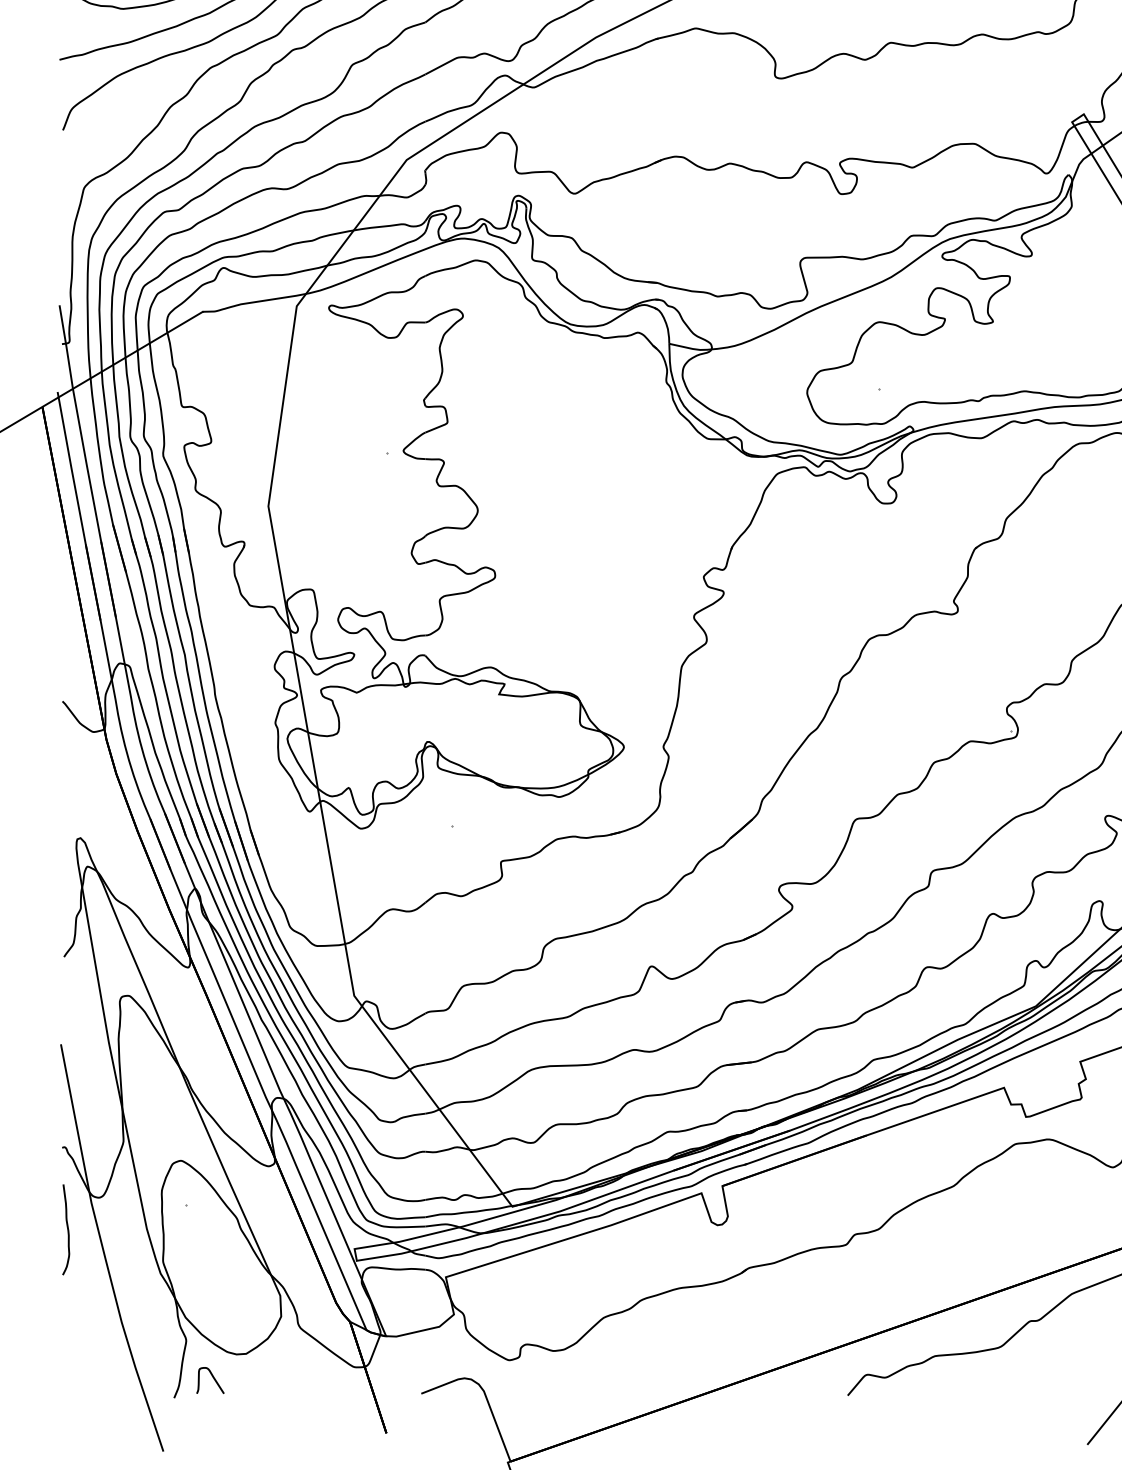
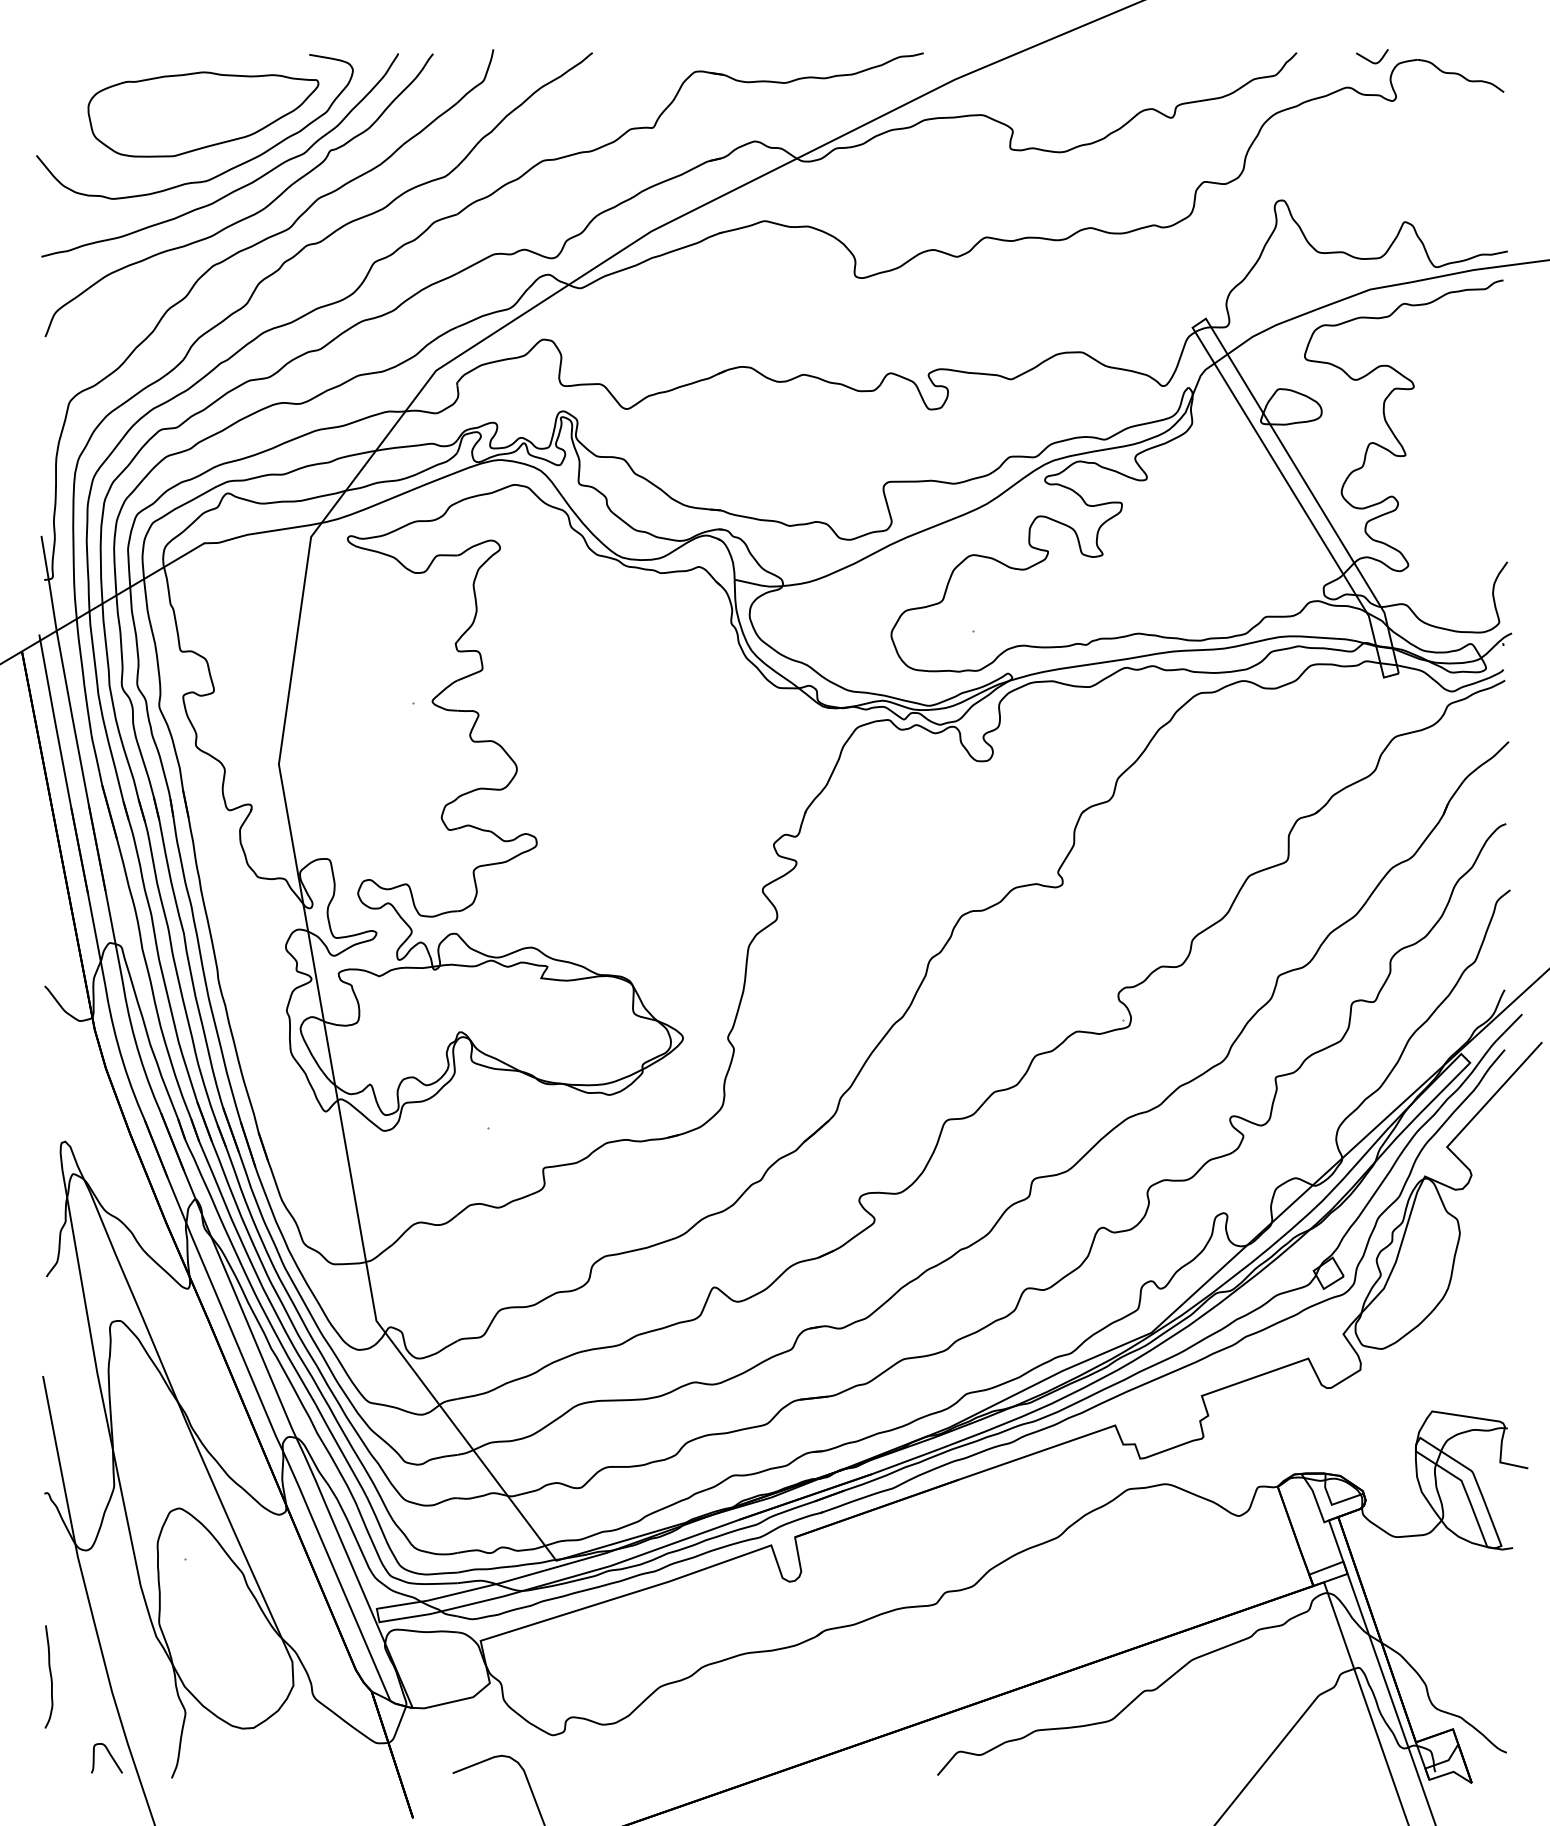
curve: (67, 1229) -> (50, 1676), moved
curve: (212, 1378) -> (109, 1755), moved

